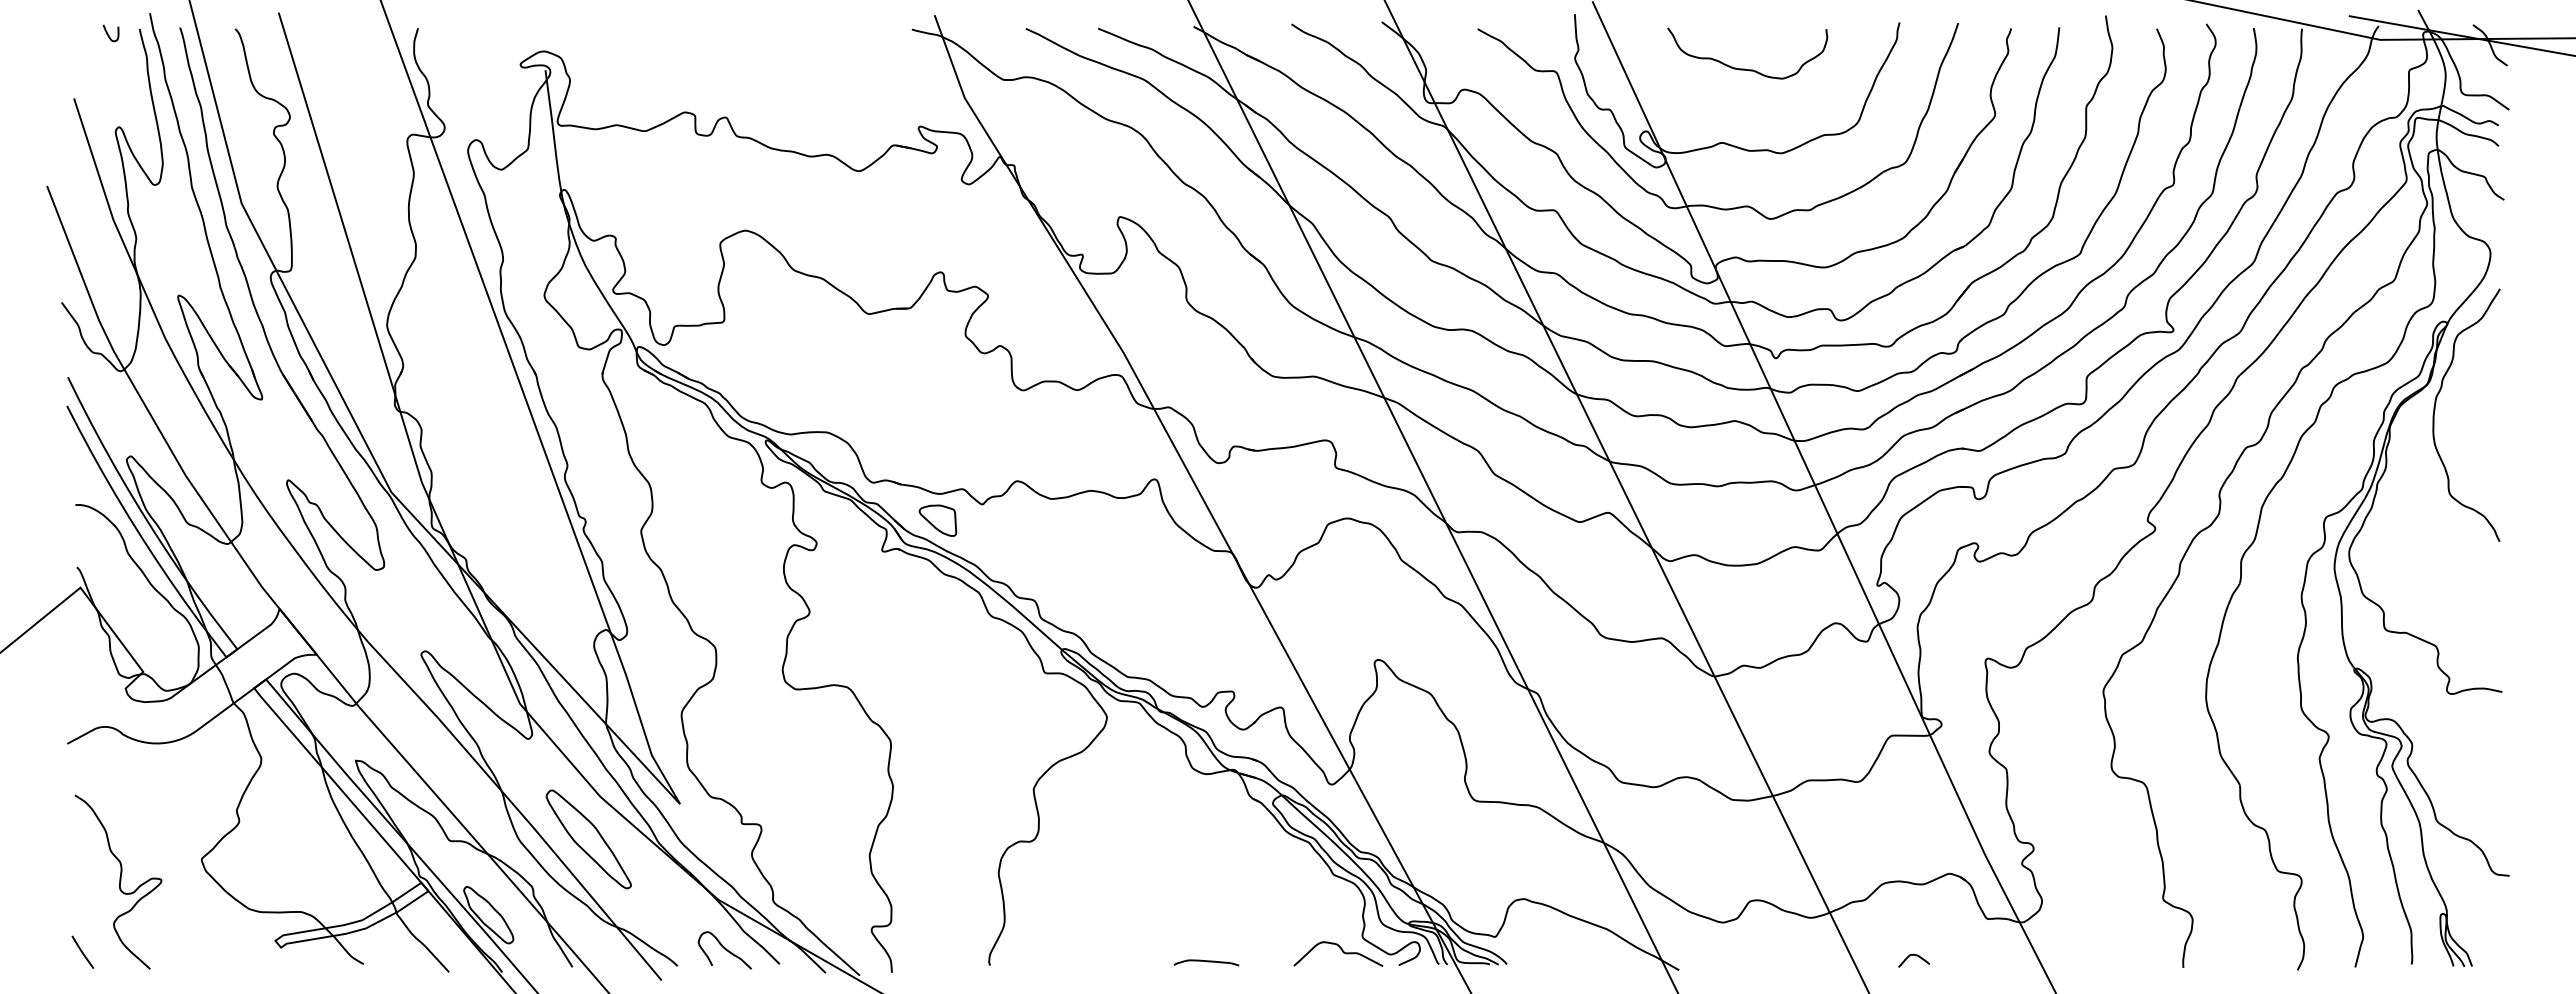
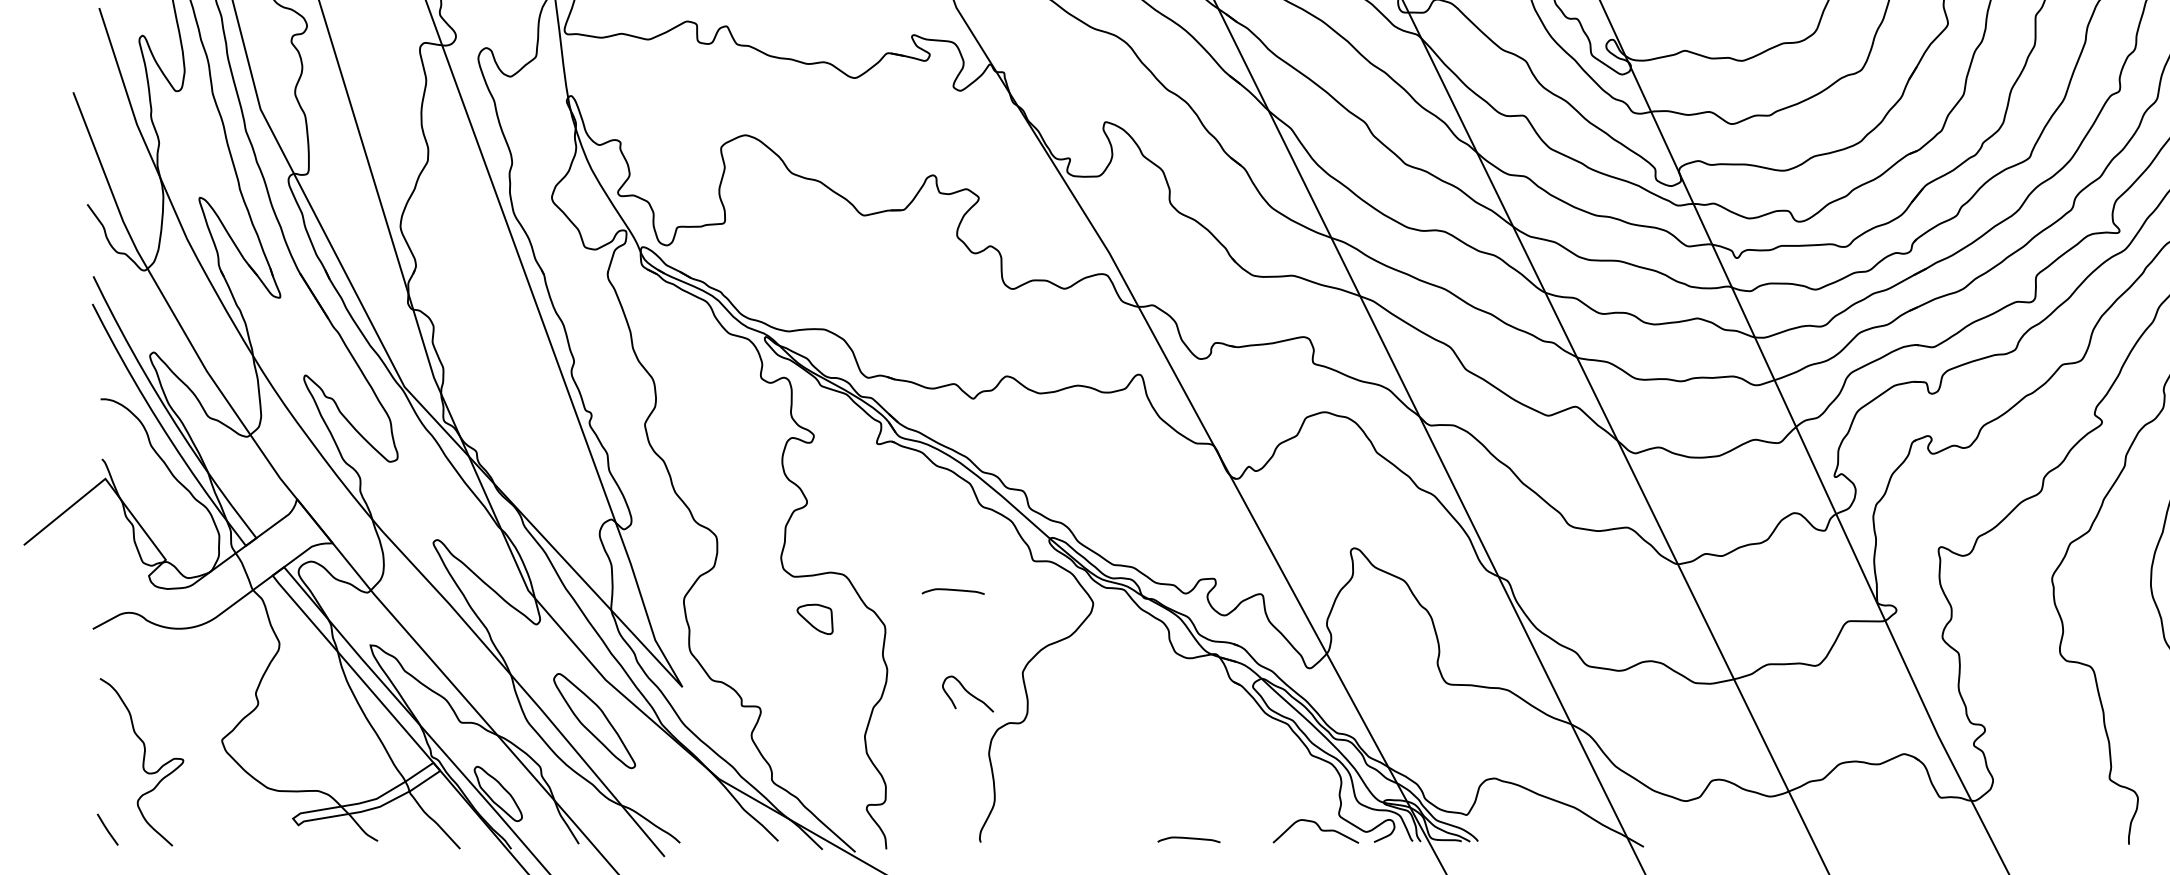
part: (937, 520) -> (814, 619), moved
curve: (961, 704) -> (953, 591), added
curve: (724, 949) -> (967, 693), moved
curve: (1916, 956) -> (1872, 833), removed

